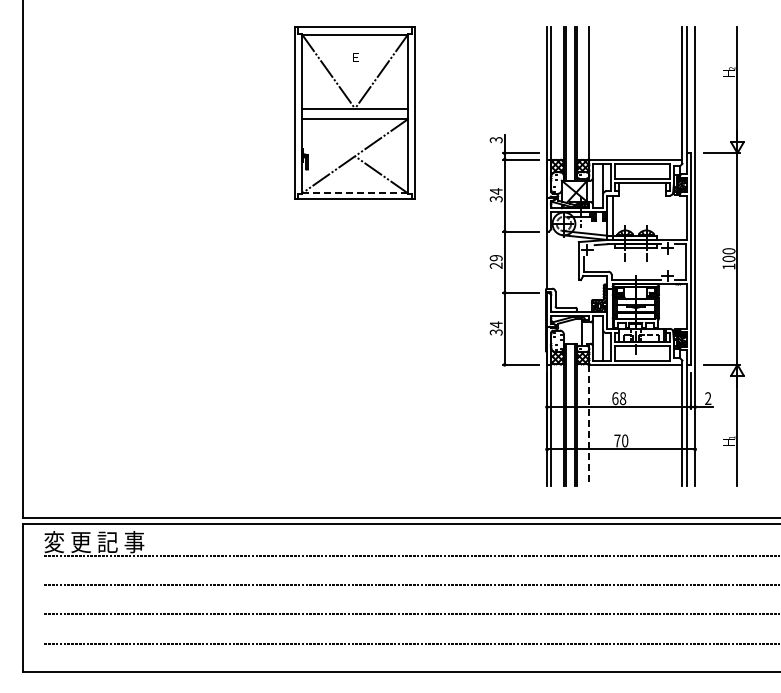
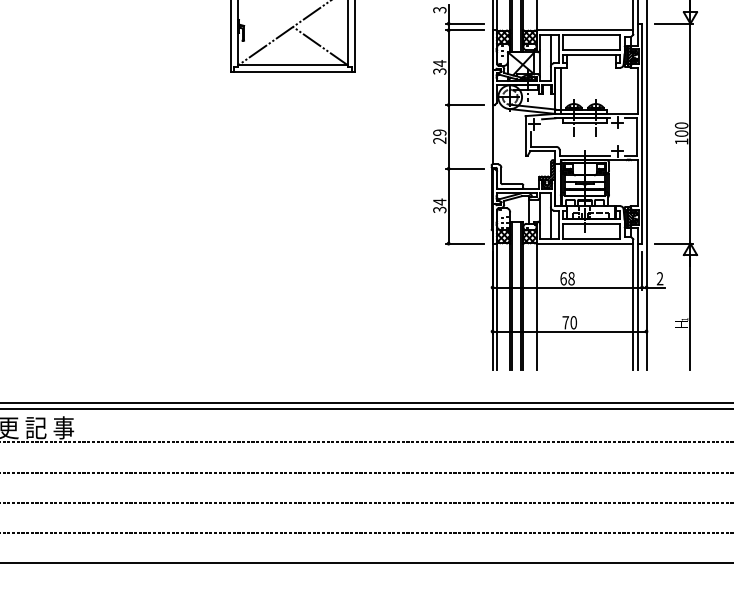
line: (355, 193) -> (293, 65), dashed -> solid
line: (589, 425) -> (536, 306), dashed -> solid

